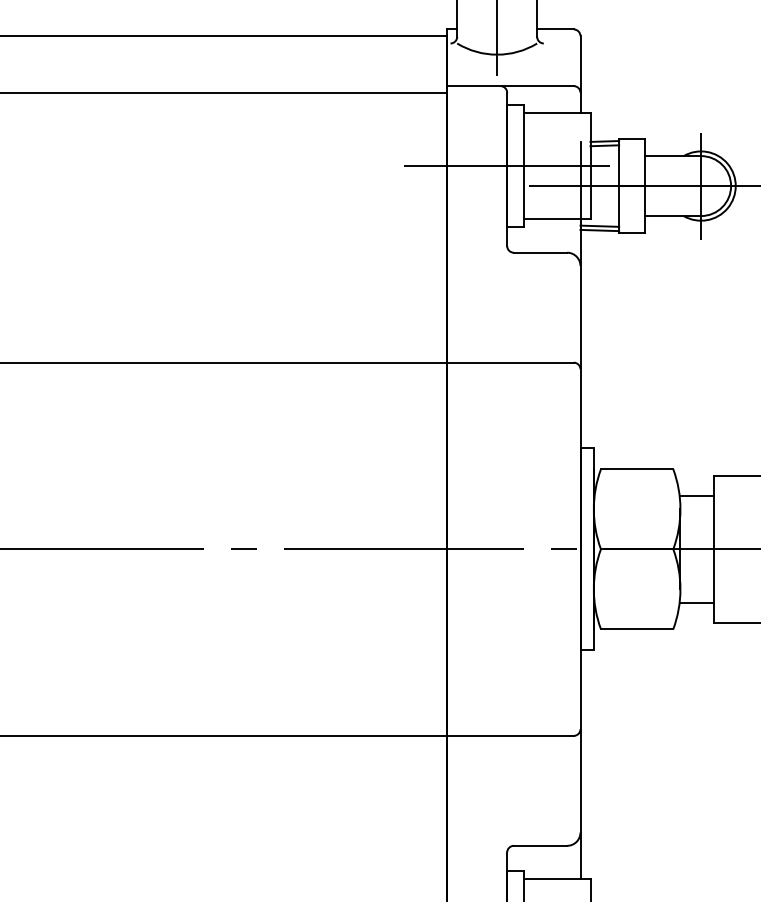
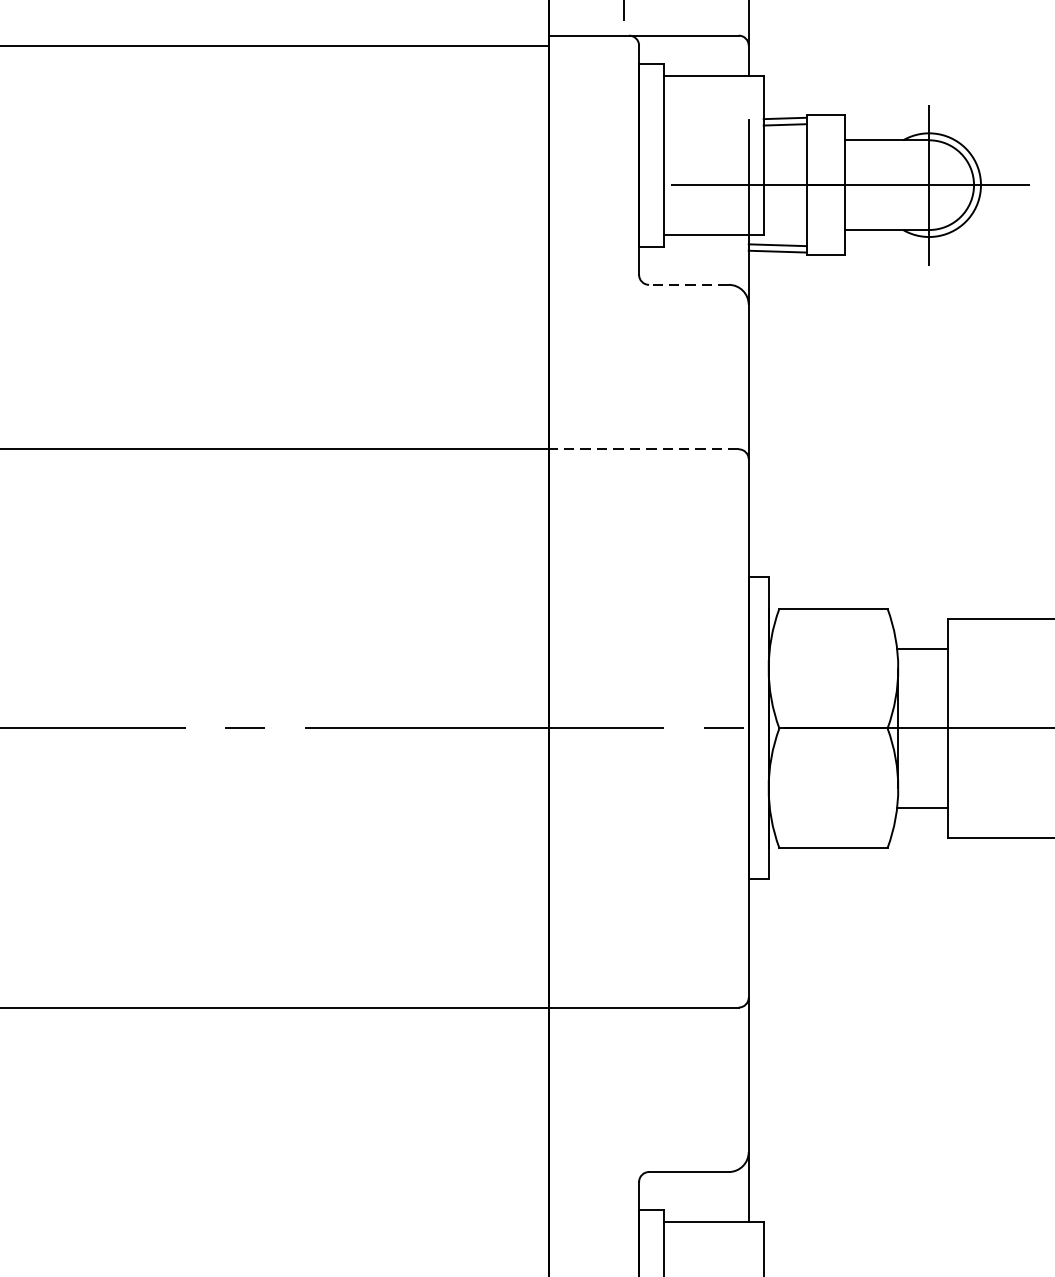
line: (506, 166) -> (638, 155), removed
line: (540, 252) -> (688, 284), solid -> dashed
line: (510, 362) -> (644, 449), solid -> dashed

